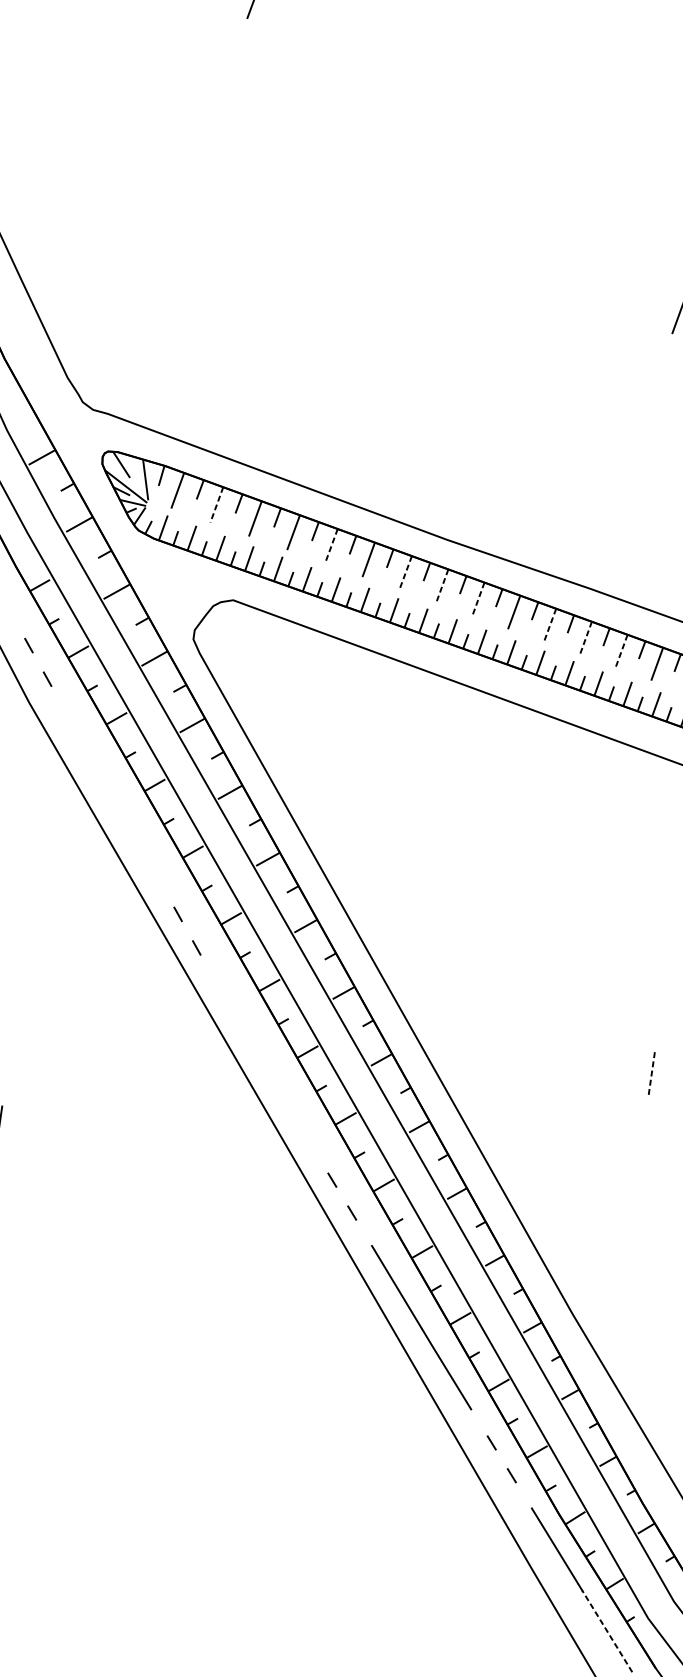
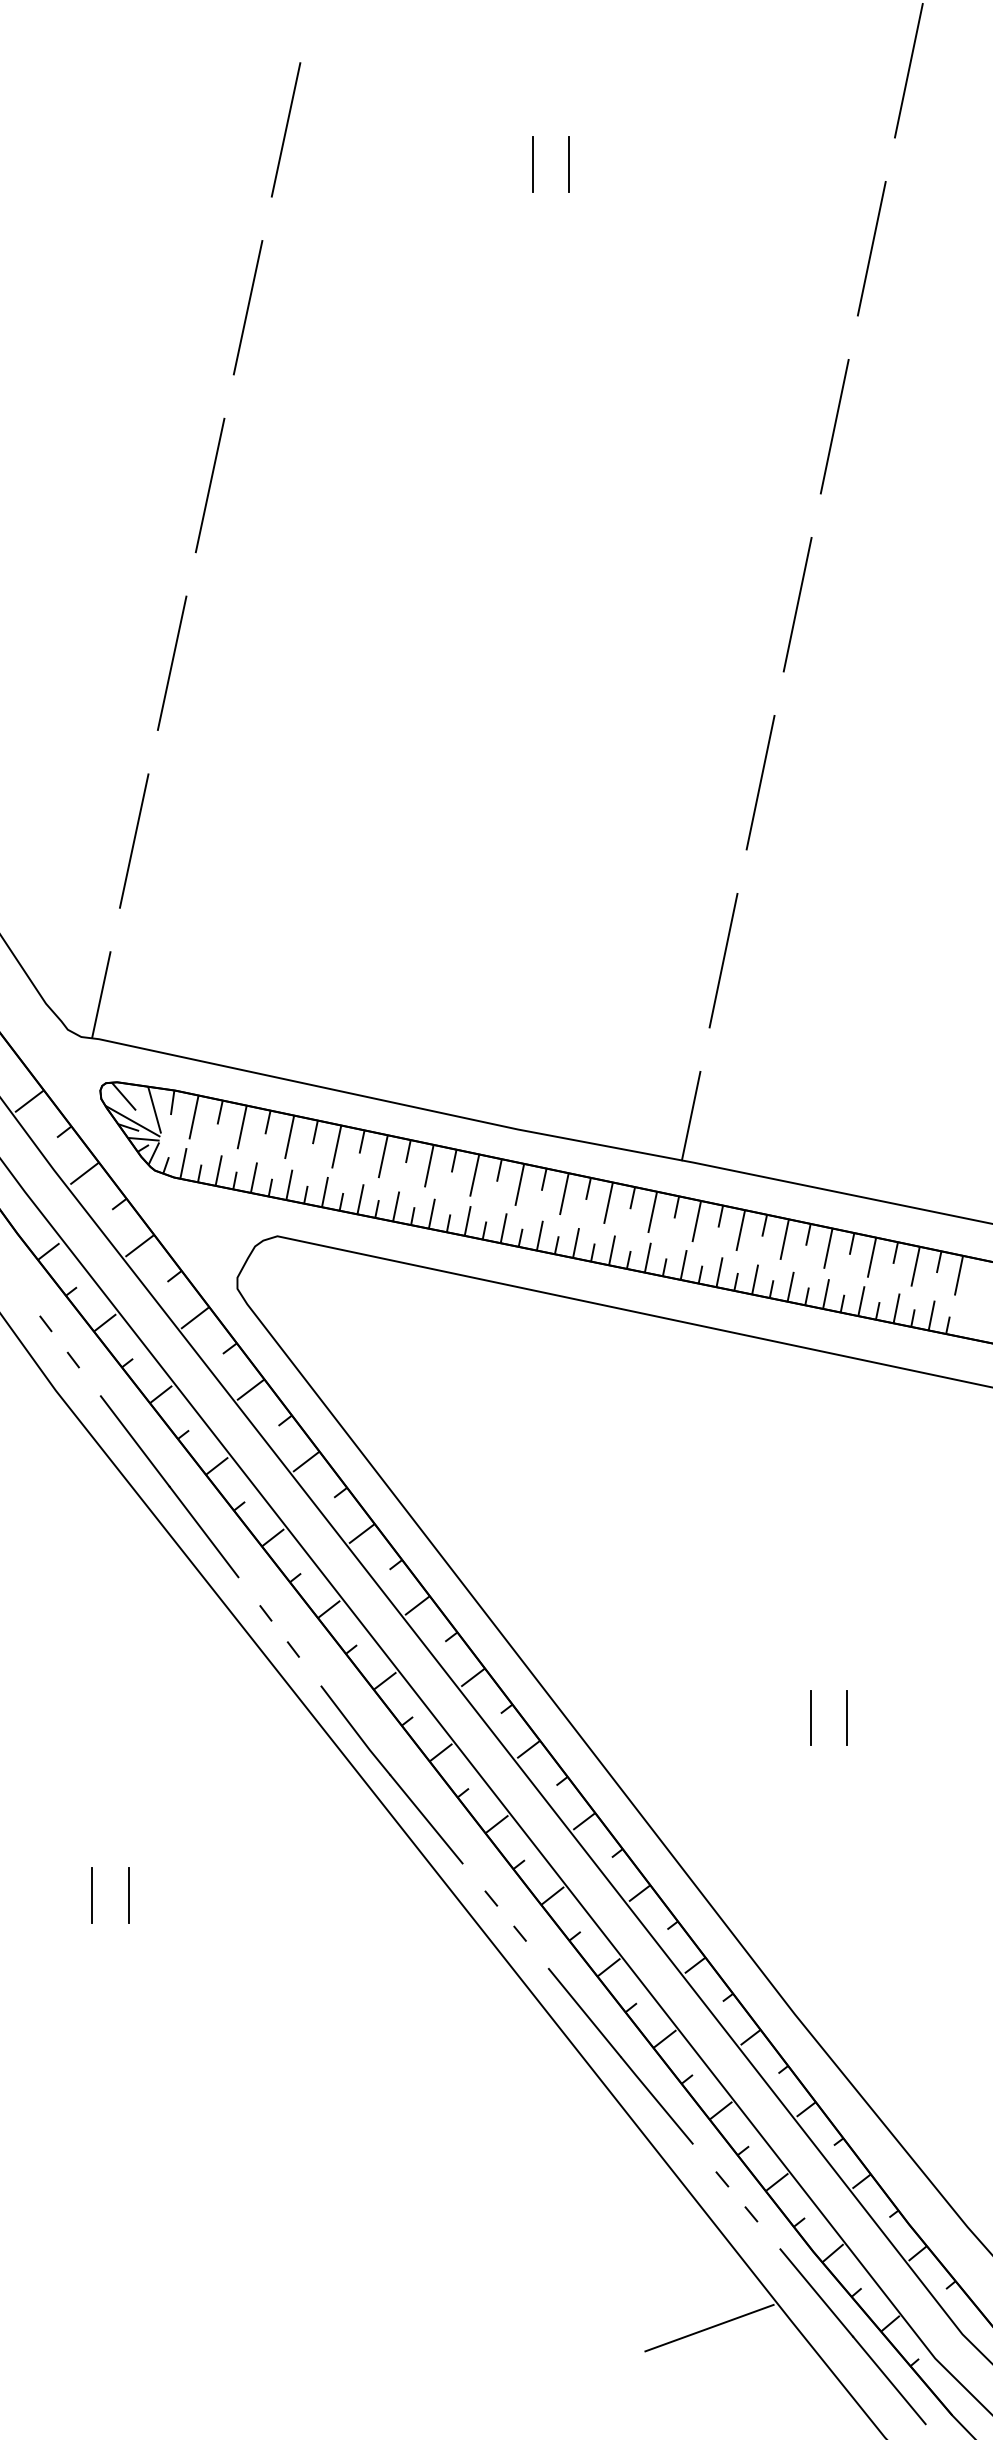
line: (214, 107) -> (172, 662), added
line: (160, 251) -> (133, 840), added
line: (115, 376) -> (101, 994), added
line: (639, 423) -> (723, 960), added
line: (217, 505) -> (242, 1127), dashed -> solid
line: (331, 546) -> (383, 1156), dashed -> solid
line: (593, 548) -> (690, 1115), added
line: (405, 573) -> (474, 1175), dashed -> solid
line: (441, 586) -> (519, 1185), dashed -> solid
line: (478, 599) -> (564, 1194), dashed -> solid
line: (549, 625) -> (652, 1212), dashed -> solid
line: (585, 638) -> (696, 1221), dashed -> solid
line: (621, 651) -> (740, 1230), dashed -> solid
line: (112, 796) -> (169, 1486), added
part: (263, 1064) -> (391, 1774), added
line: (622, 1067) -> (811, 1717), added
line: (652, 1071) -> (847, 1717), dashed -> solid
line: (29, 1133) -> (128, 1895), added
line: (463, 1565) -> (709, 2327), added
line: (607, 1631) -> (889, 2380), dashed -> solid

